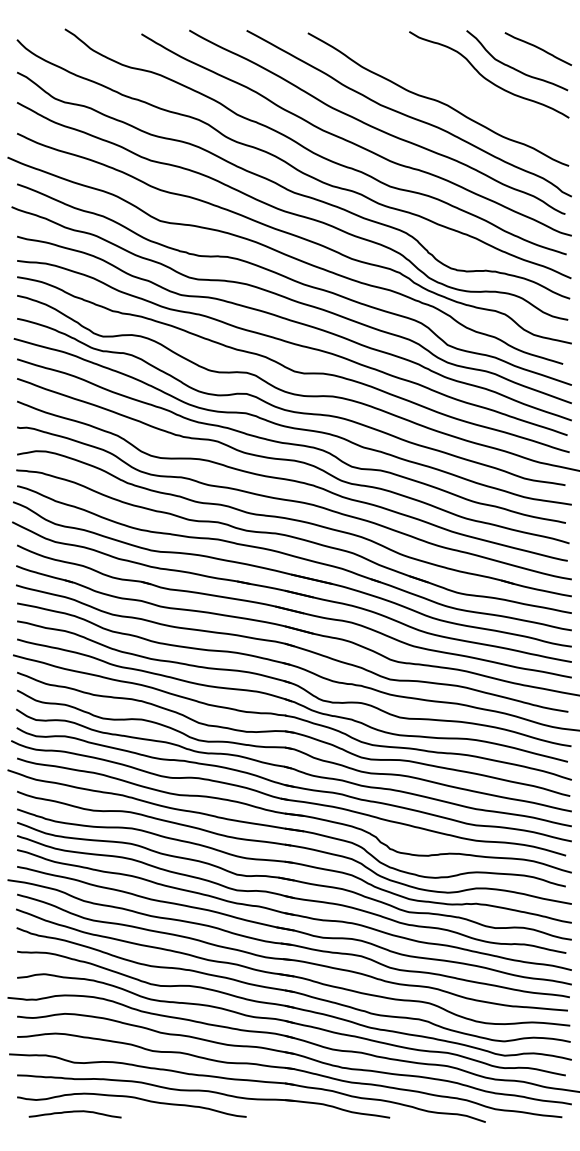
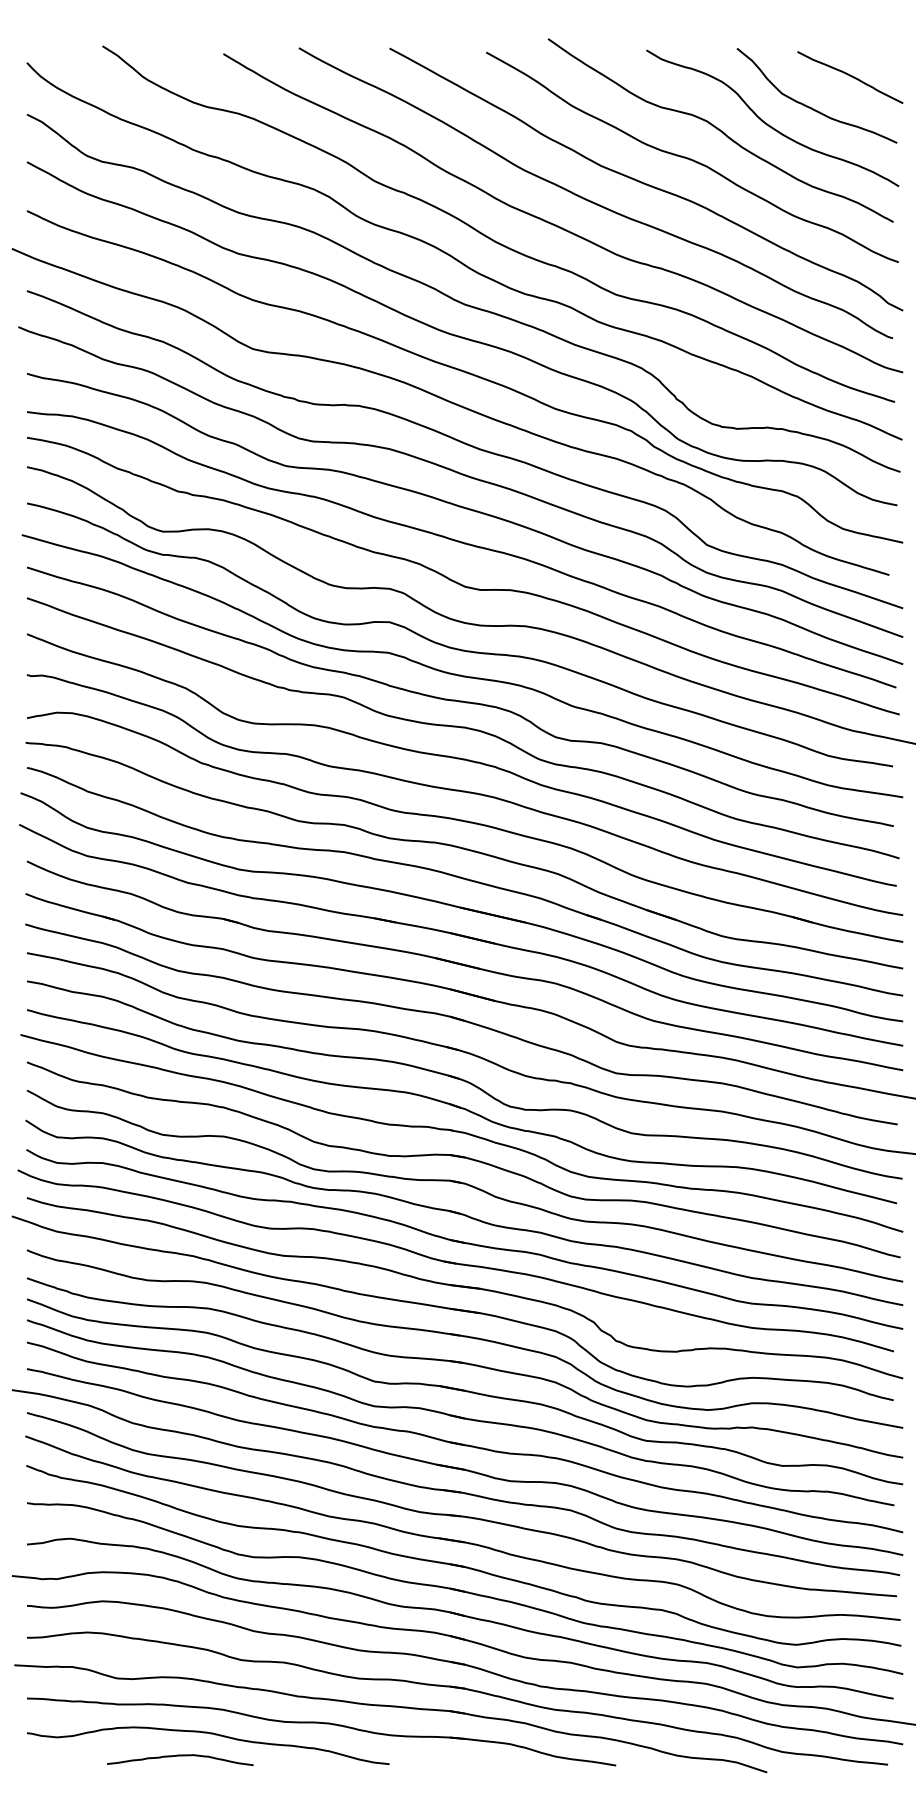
curve: (455, 82) -> (719, 130), added
curve: (74, 1112) -> (179, 1757), moved

